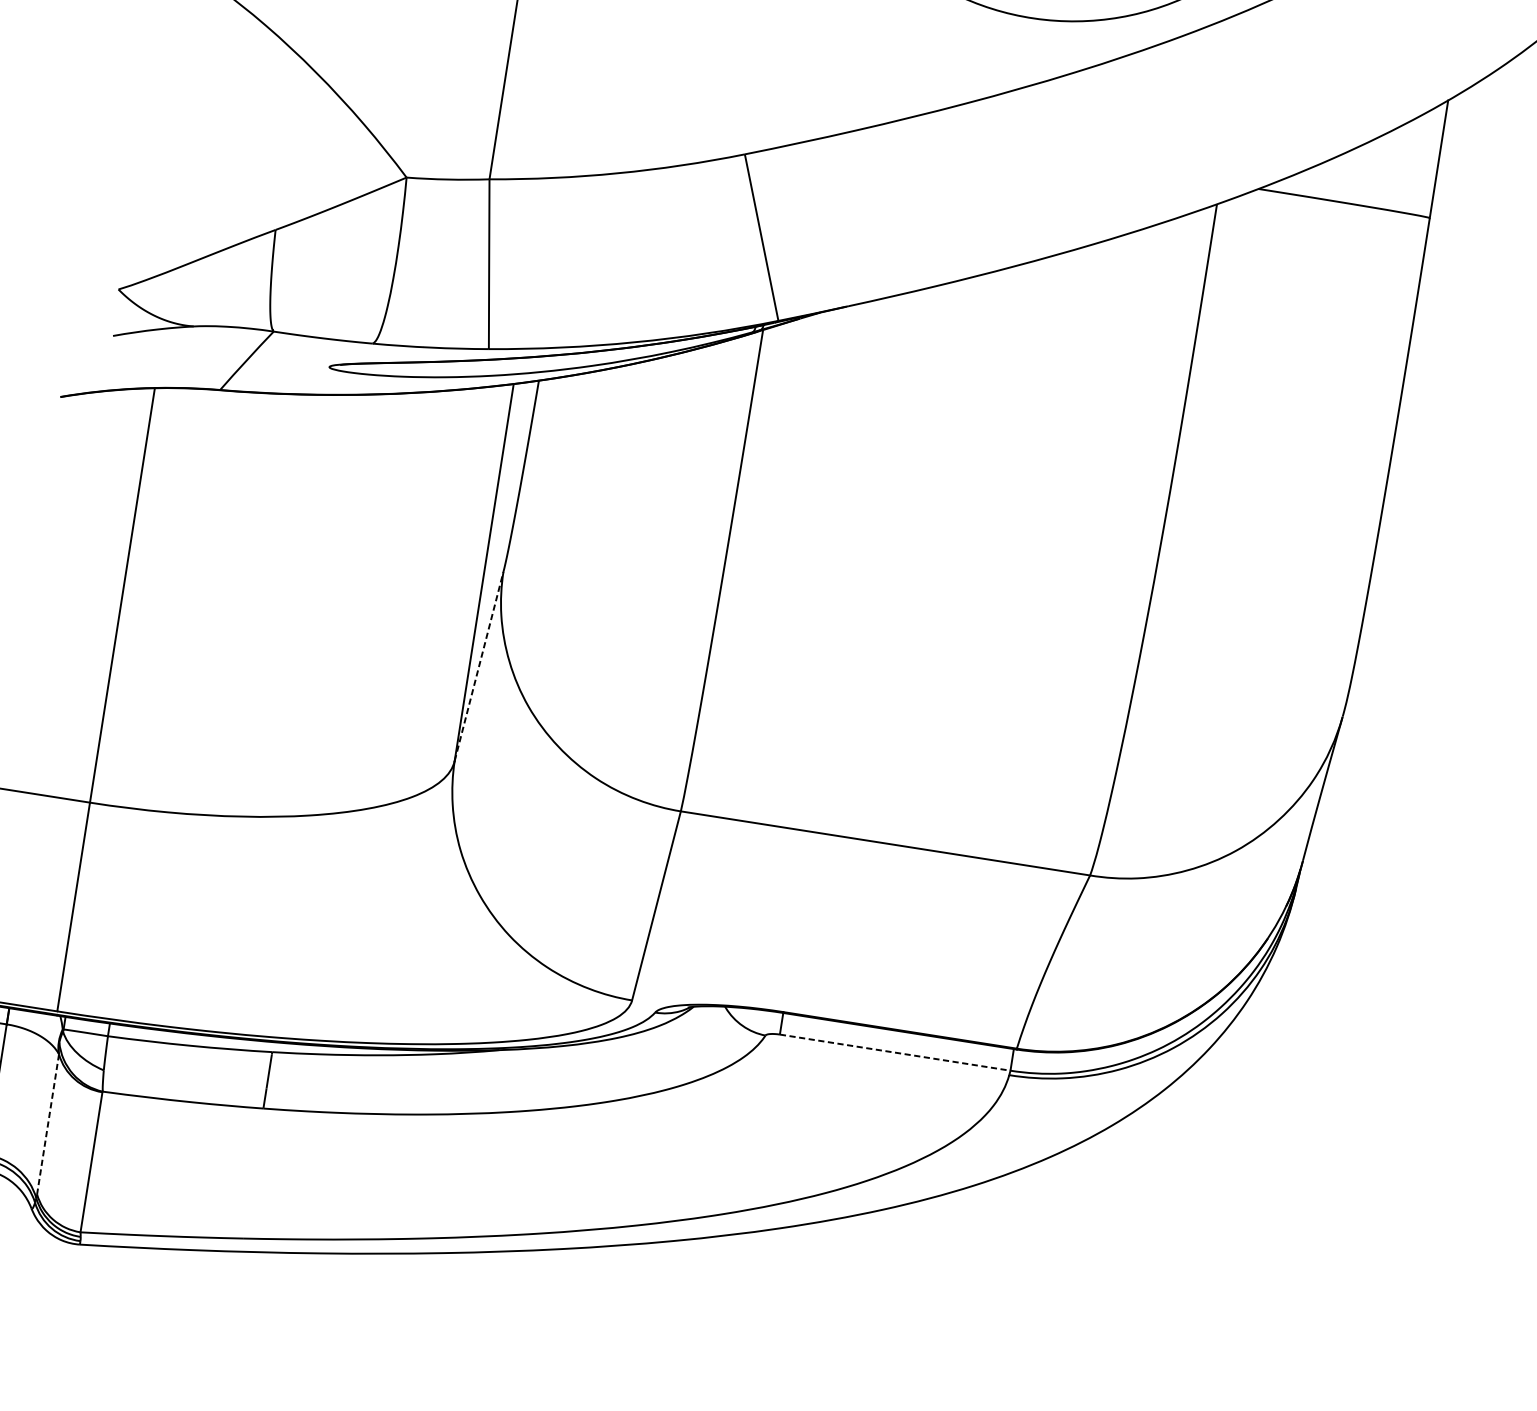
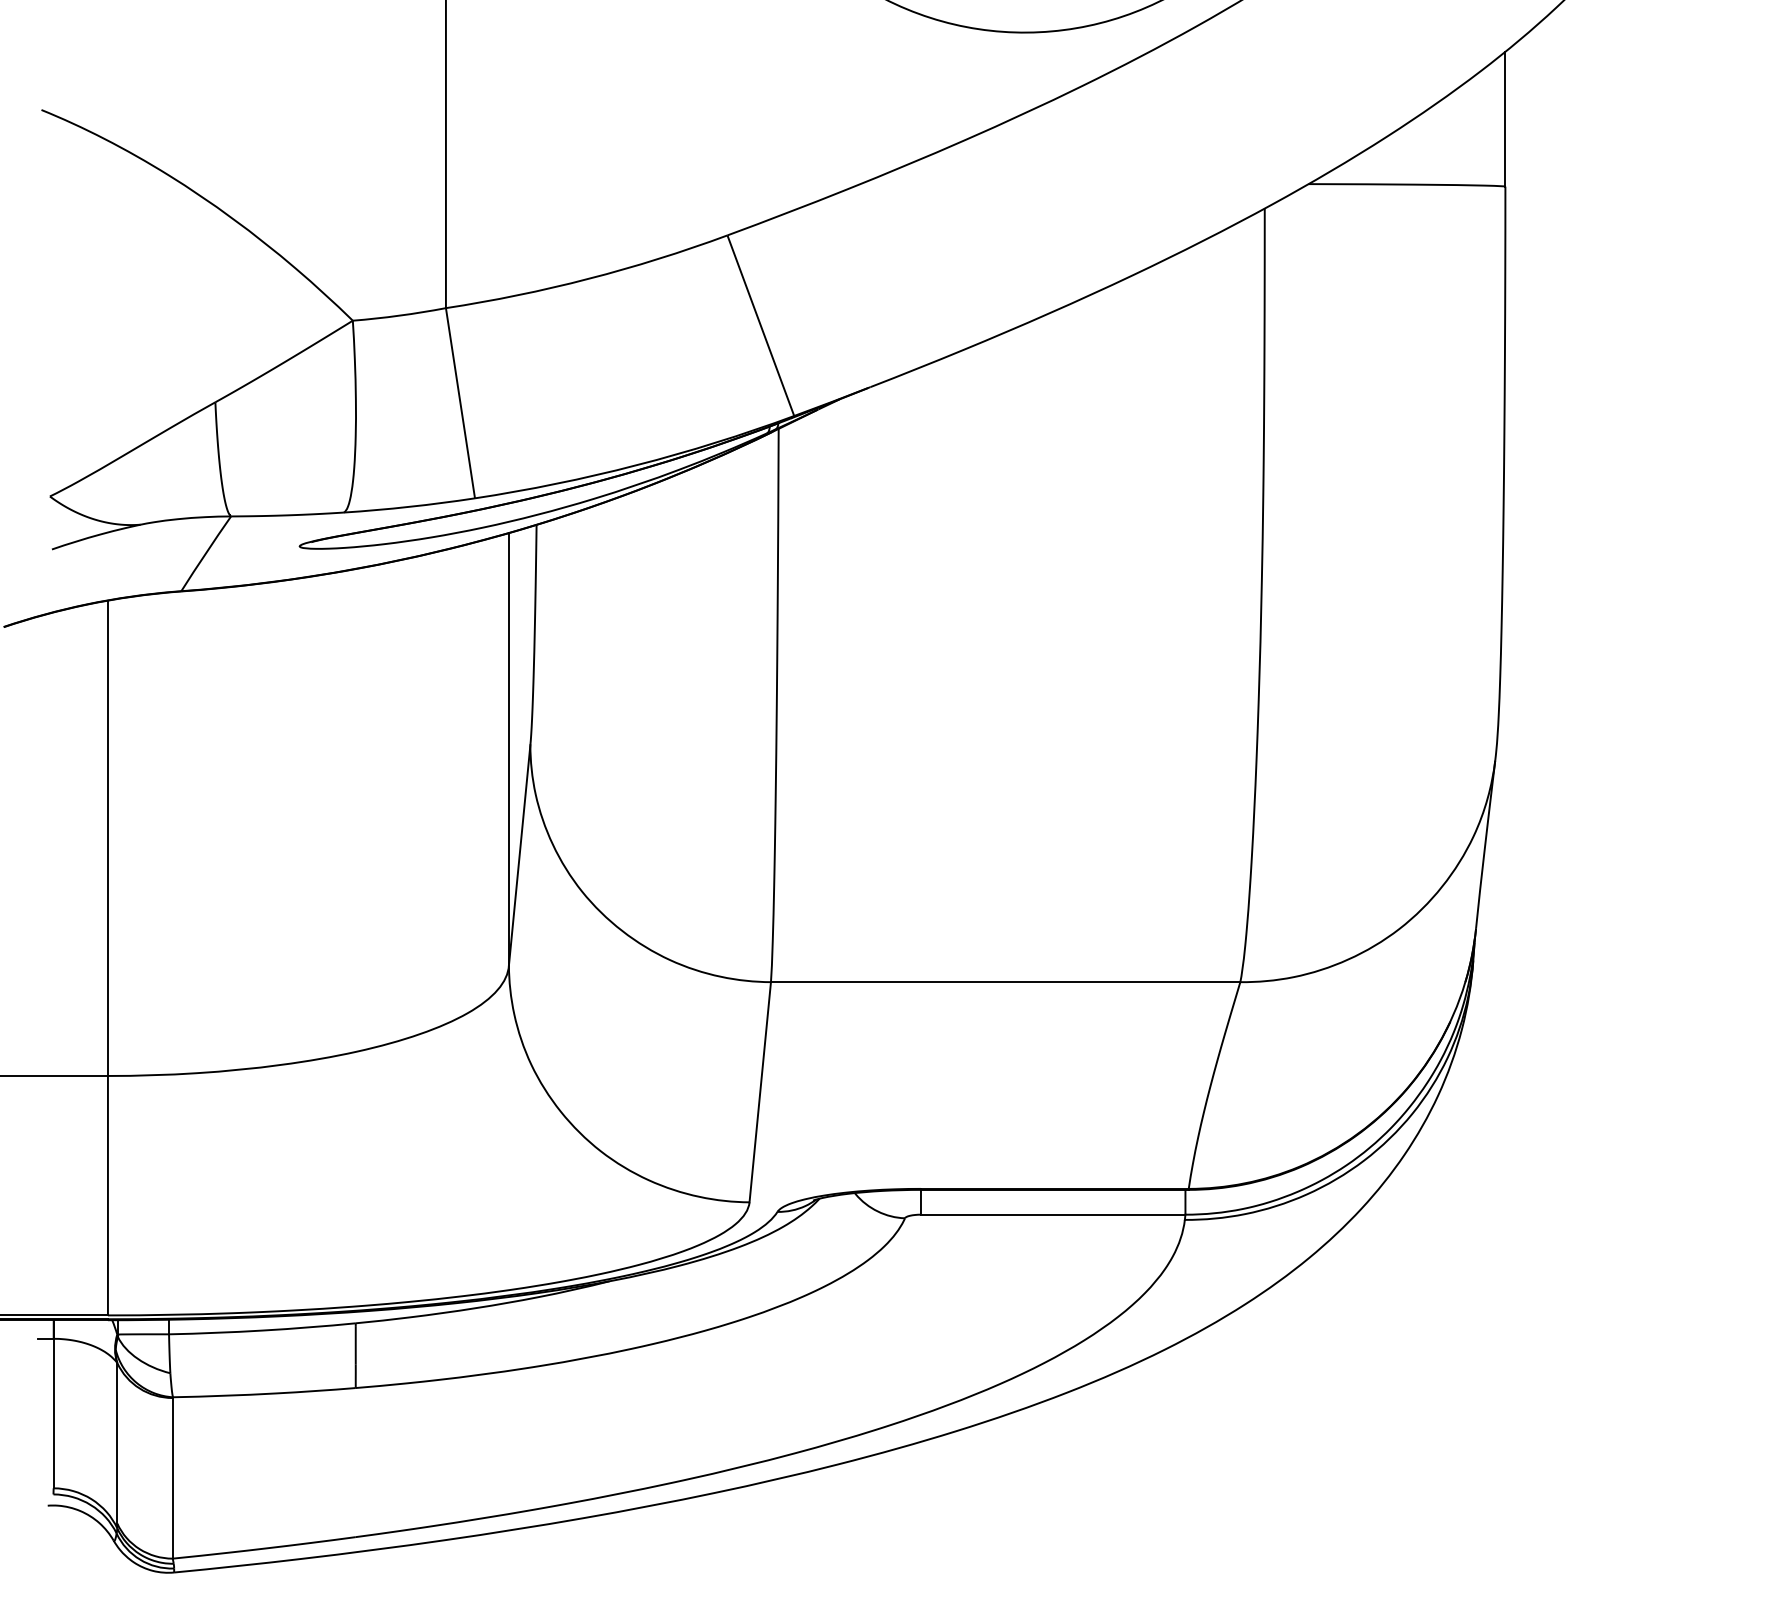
line: (478, 666) -> (519, 855), dashed -> solid
line: (895, 1052) -> (1053, 1214), dashed -> solid
line: (48, 1124) -> (117, 1443), dashed -> solid

